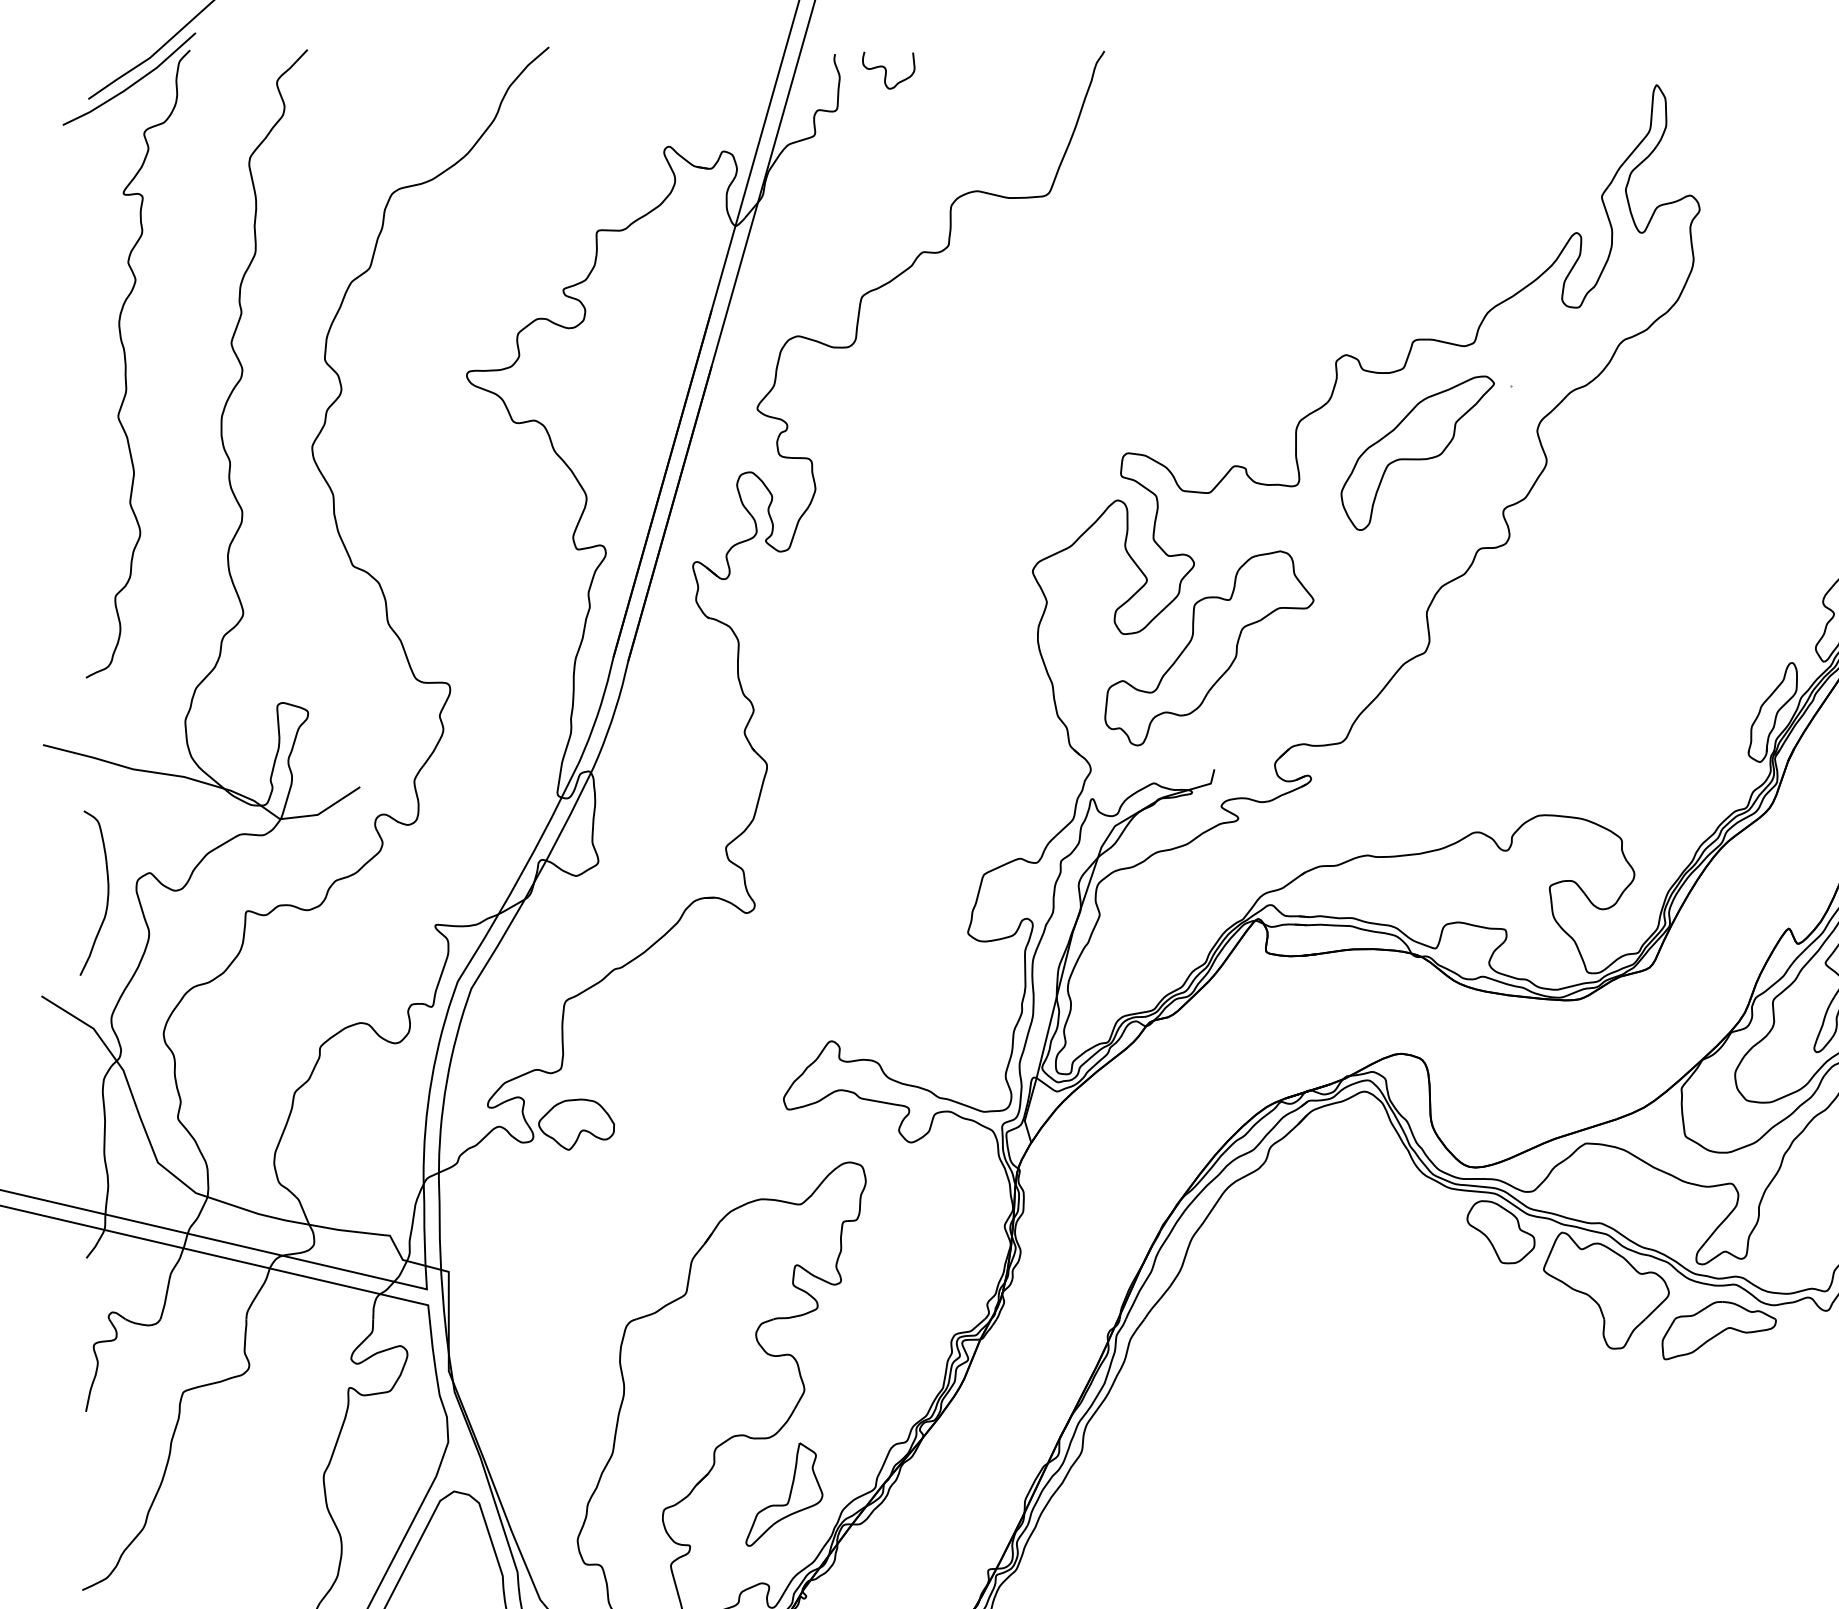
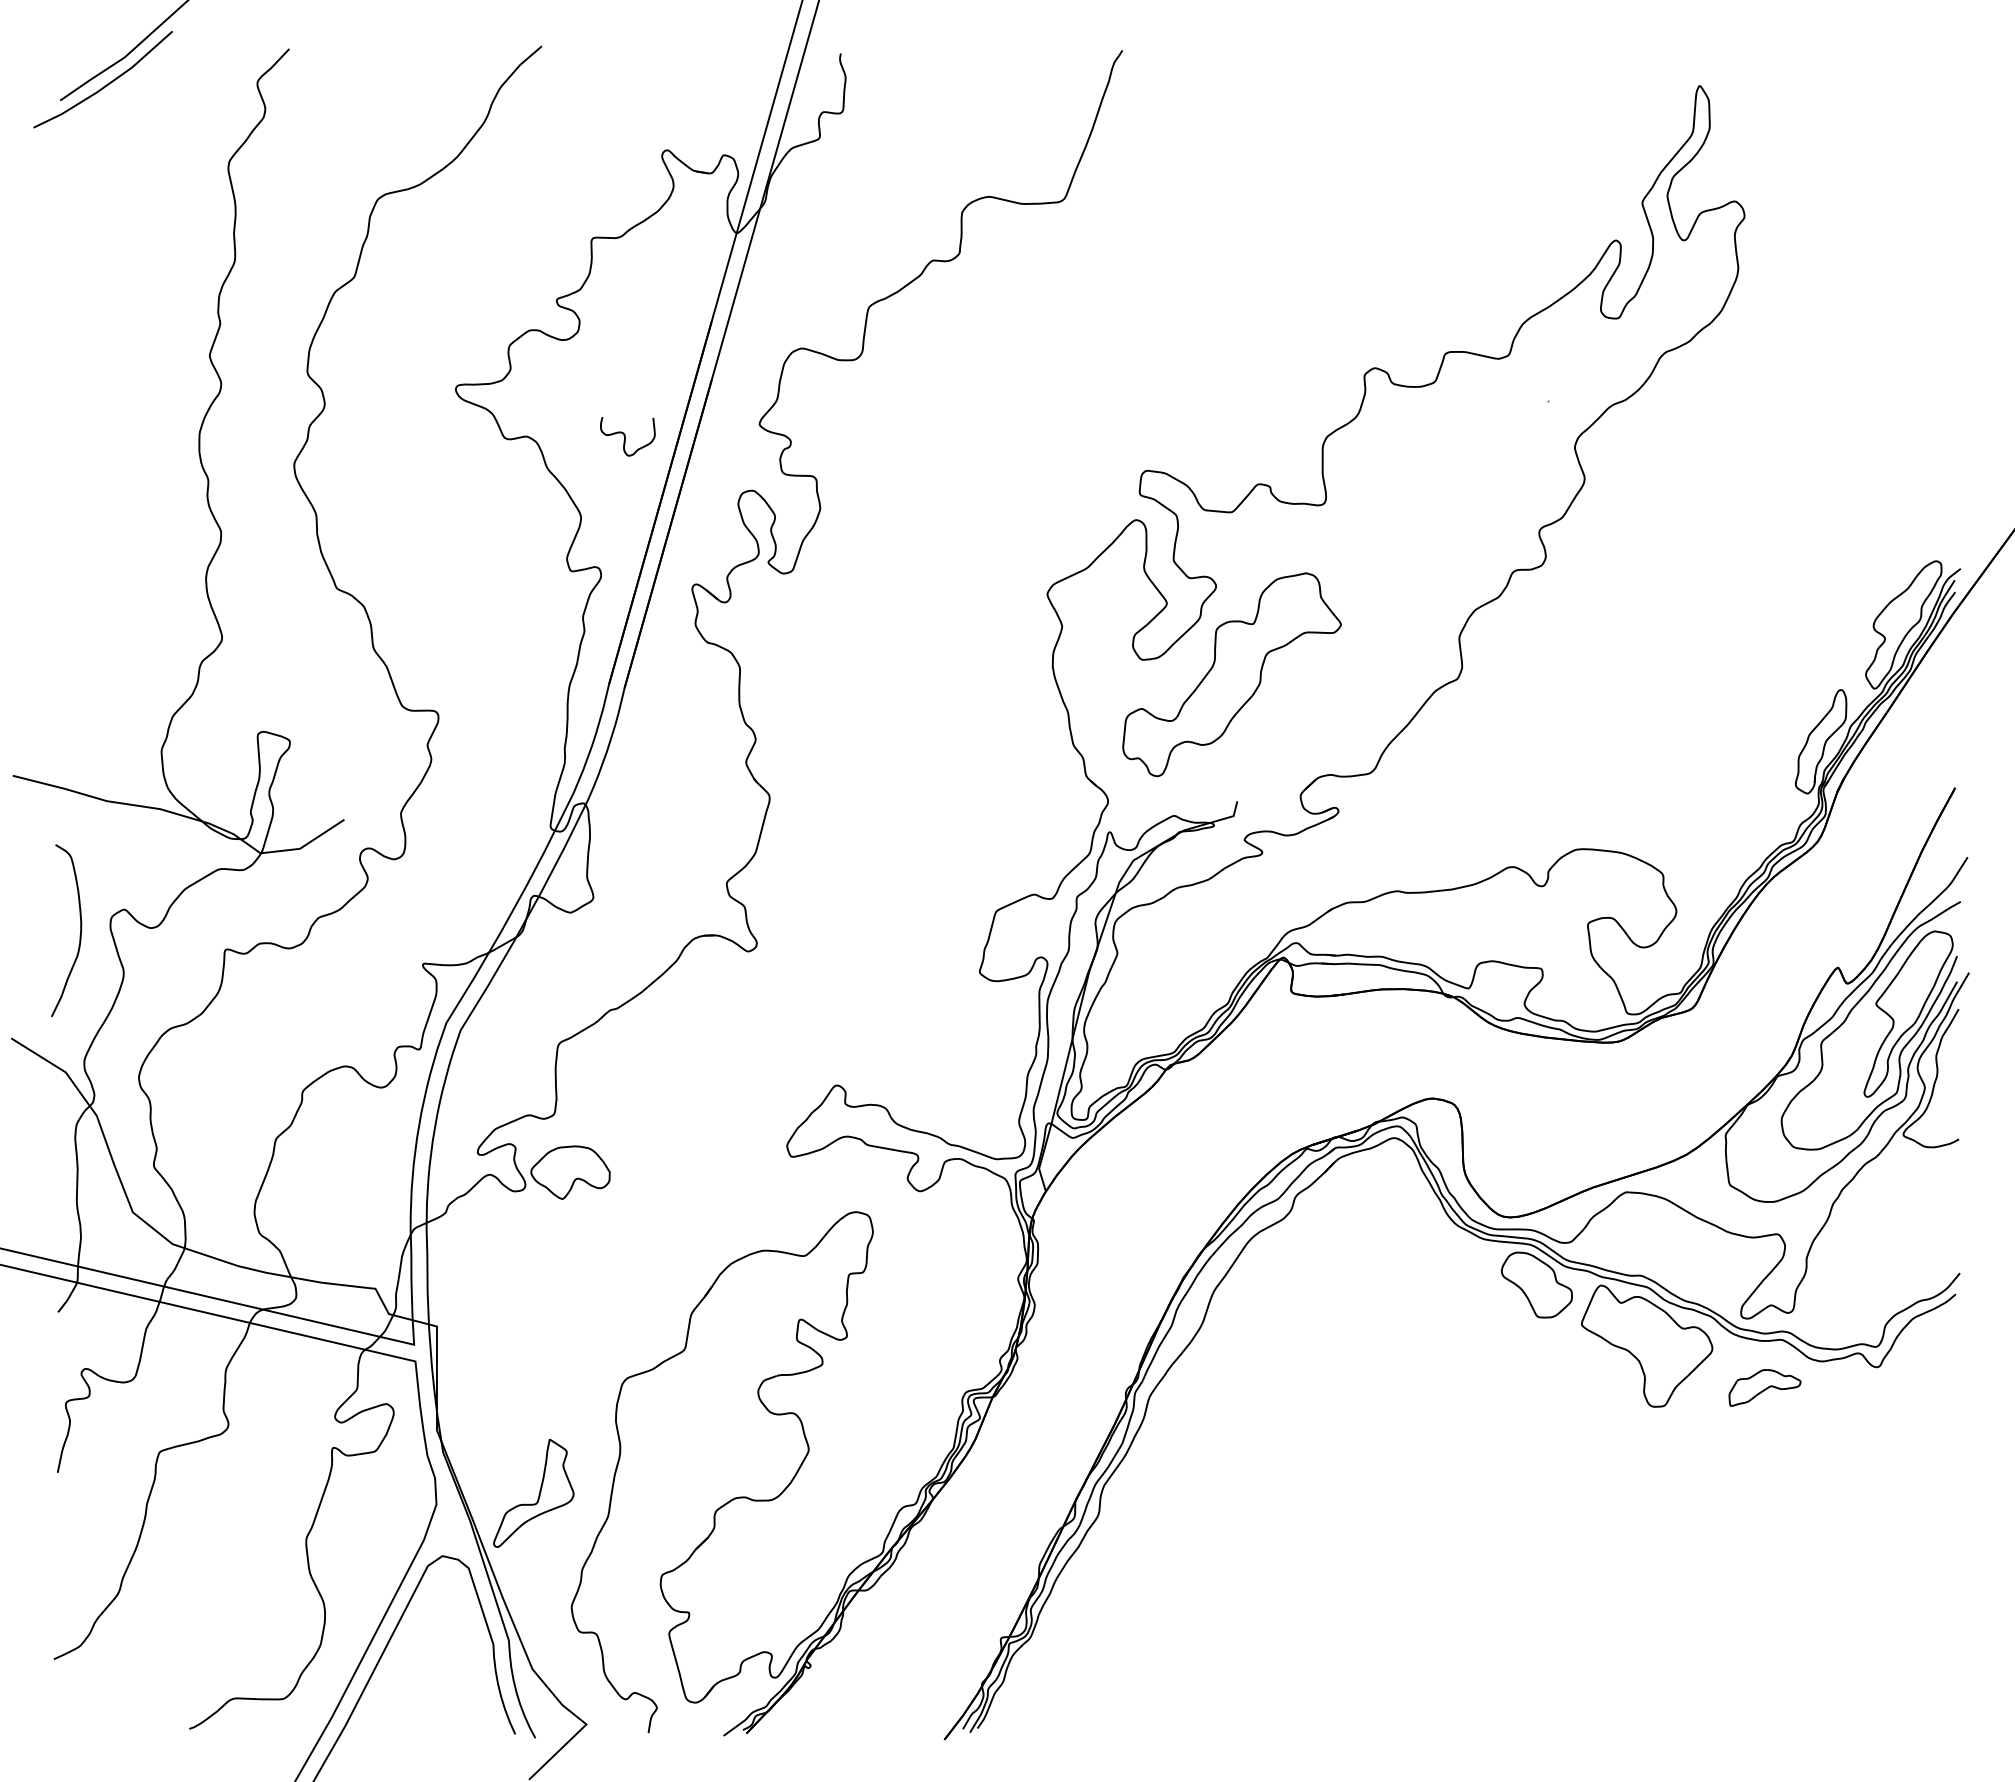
curve: (886, 70) -> (625, 436), moved
curve: (126, 365) -> (100, 379), removed
part: (1417, 453) -> (1449, 470), removed
part: (1718, 1330) -> (1764, 1387), size x0.6
part: (784, 1493) -> (533, 1492), moved

